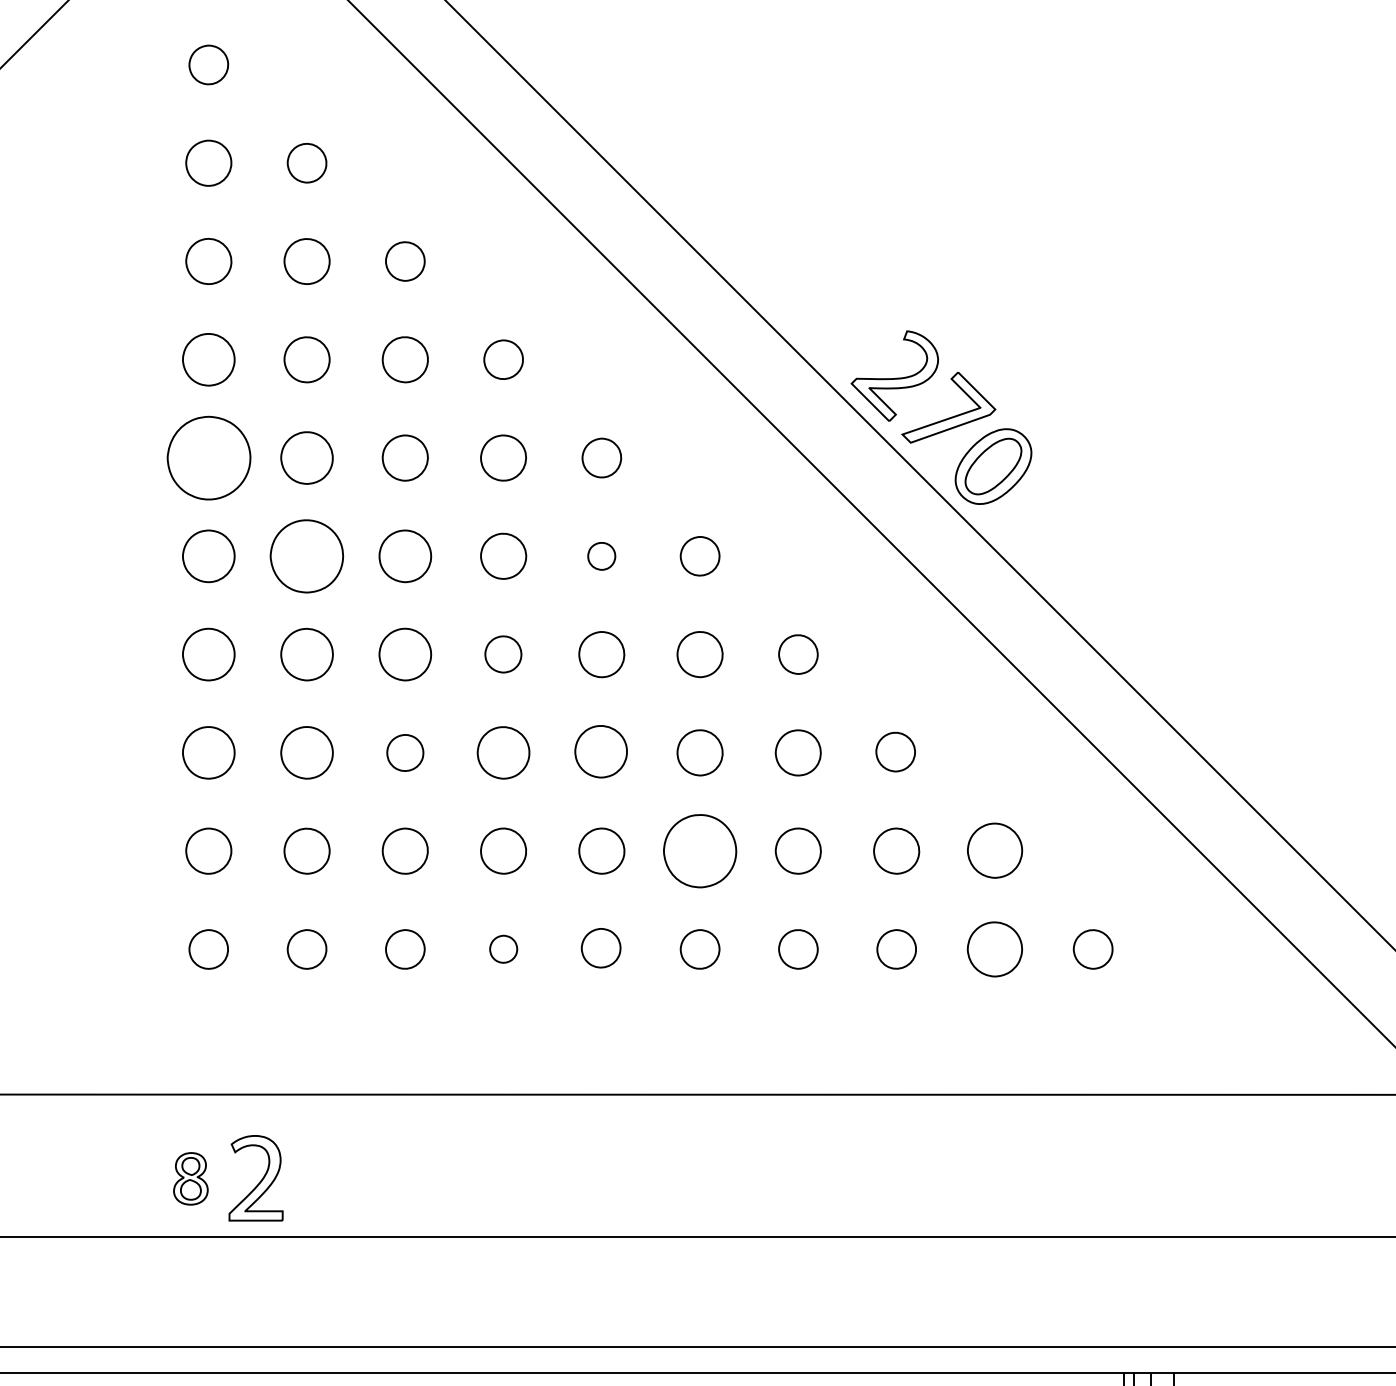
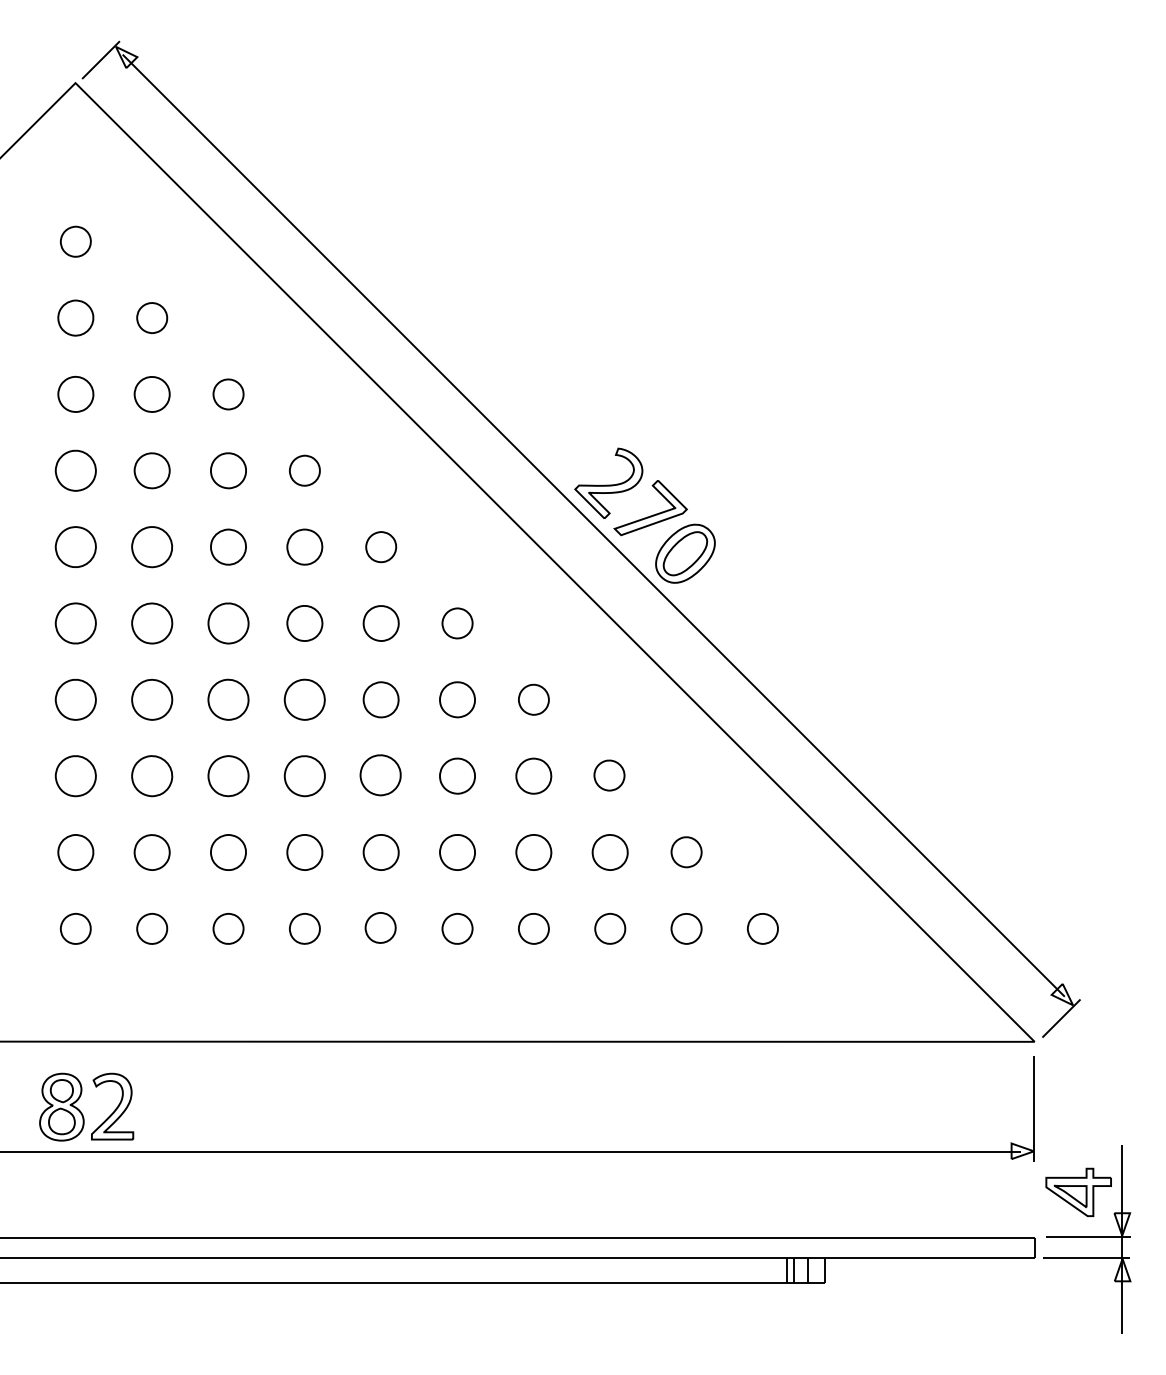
part: (208, 457) -> (75, 546), size x0.62
part: (307, 556) -> (152, 623), size x0.71
part: (600, 556) -> (380, 623), size x1.67
part: (503, 654) -> (304, 699), size x1.43
part: (405, 753) -> (228, 776), size x1.43
part: (700, 851) -> (457, 852), size x0.62
part: (994, 851) -> (686, 852), size x0.71
part: (503, 948) -> (304, 928), size x1.43
part: (994, 948) -> (686, 928), size x0.71
part: (190, 1178) -> (61, 1106), size x1.67

